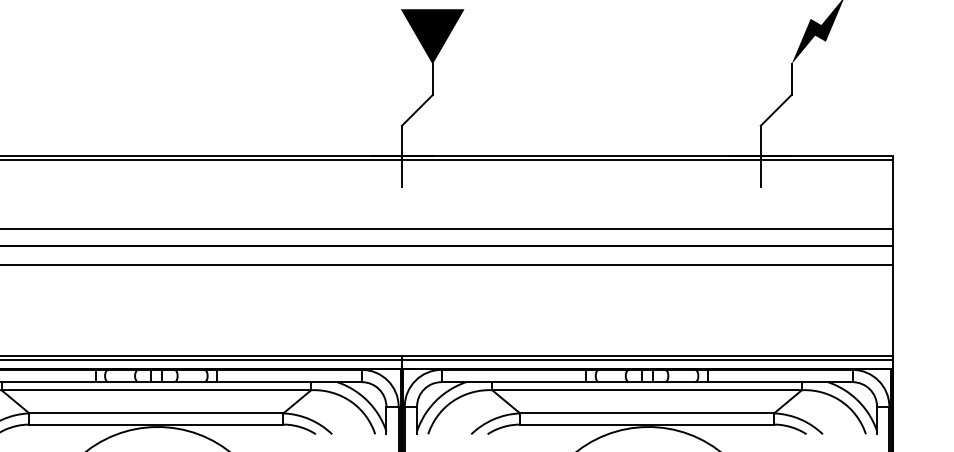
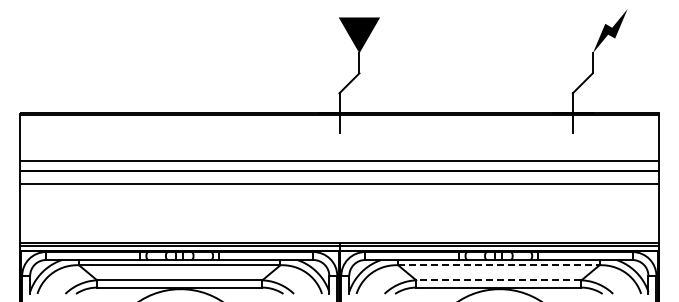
line: (646, 390) -> (498, 265), solid -> dashed
line: (646, 413) -> (498, 280), solid -> dashed

